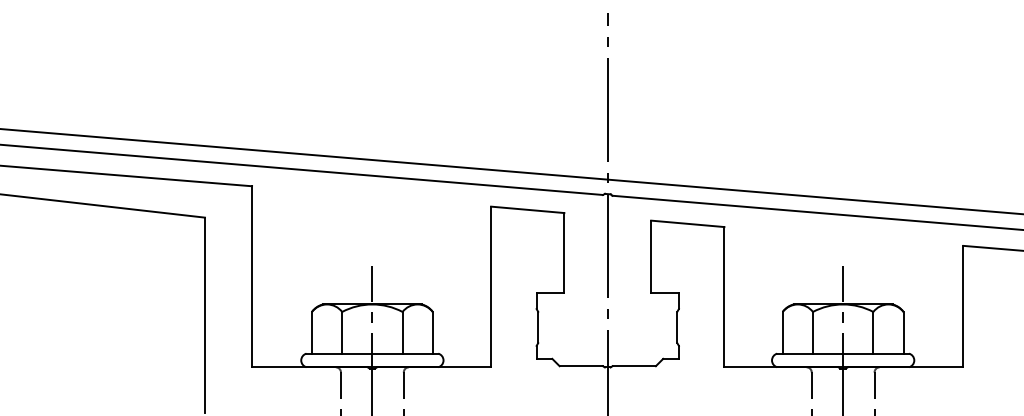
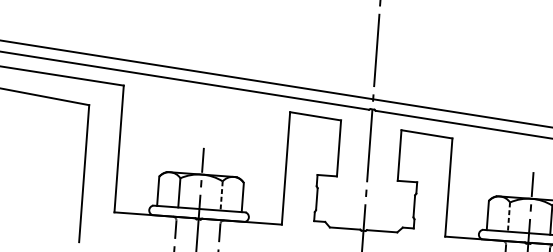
line: (402, 332) -> (221, 195), solid -> dashed
line: (812, 332) -> (508, 216), solid -> dashed

